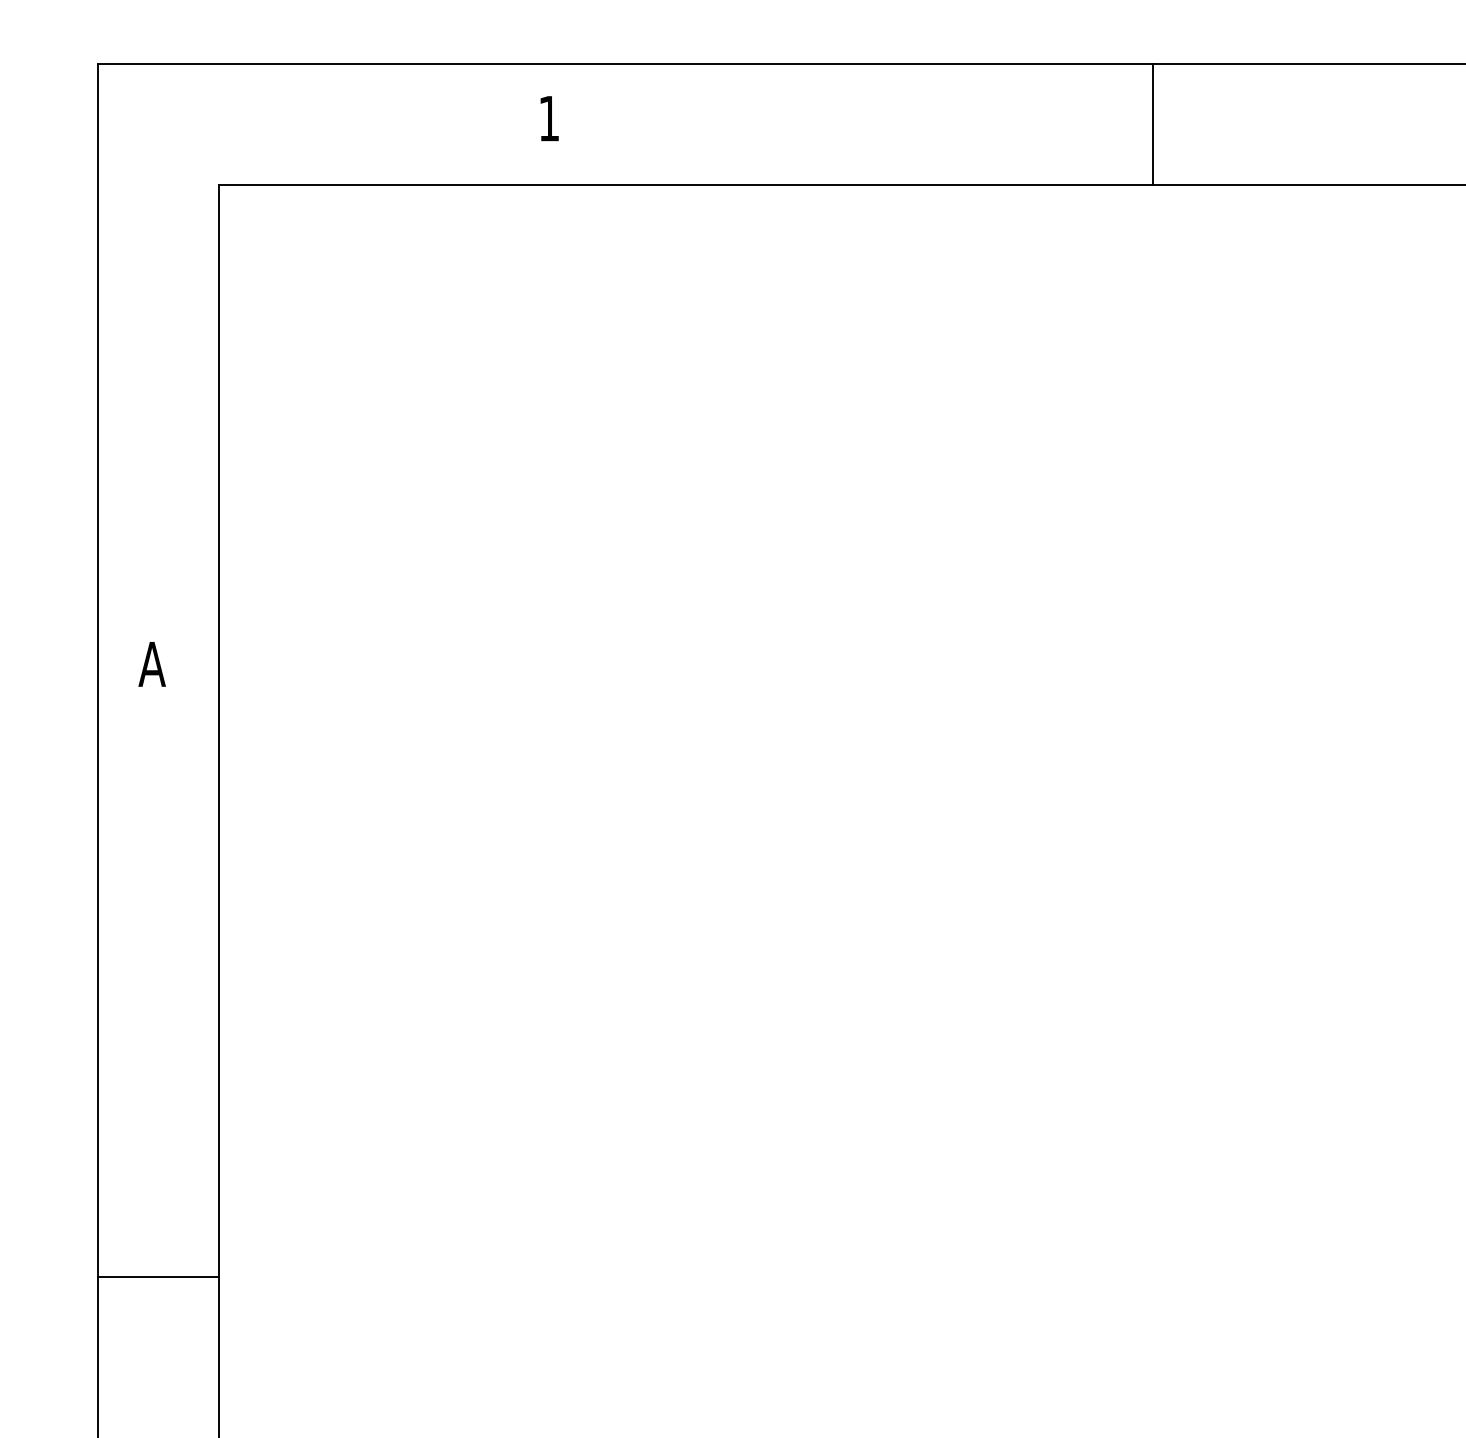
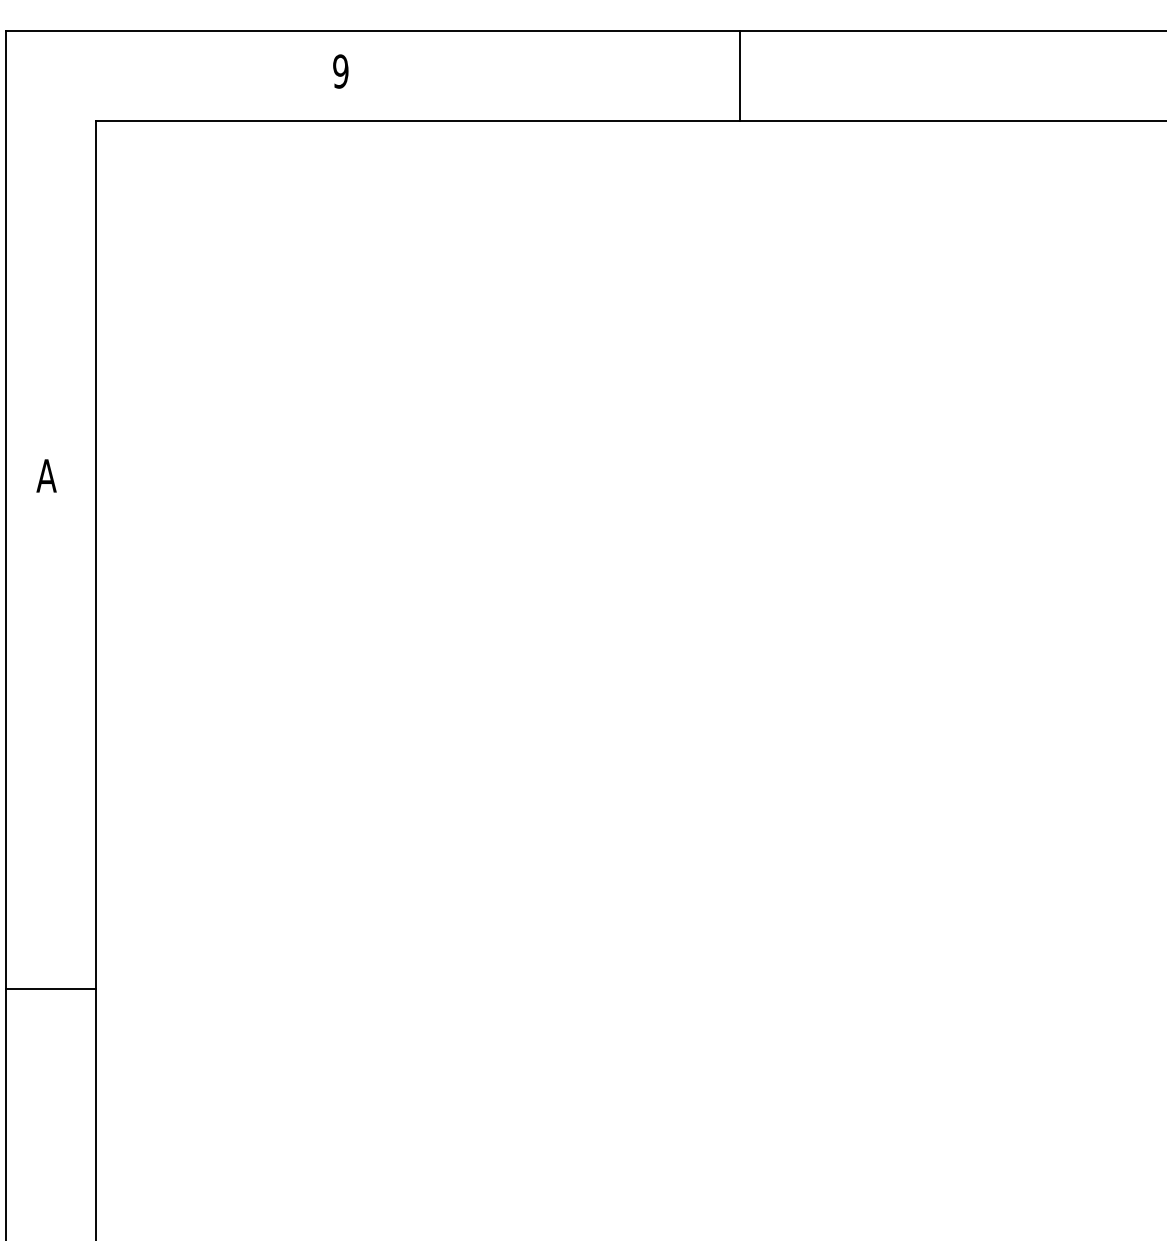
text: (548, 118) -> (340, 71), 1 -> 9
line: (1151, 123) -> (739, 75), moved
line: (157, 1276) -> (50, 988), moved

